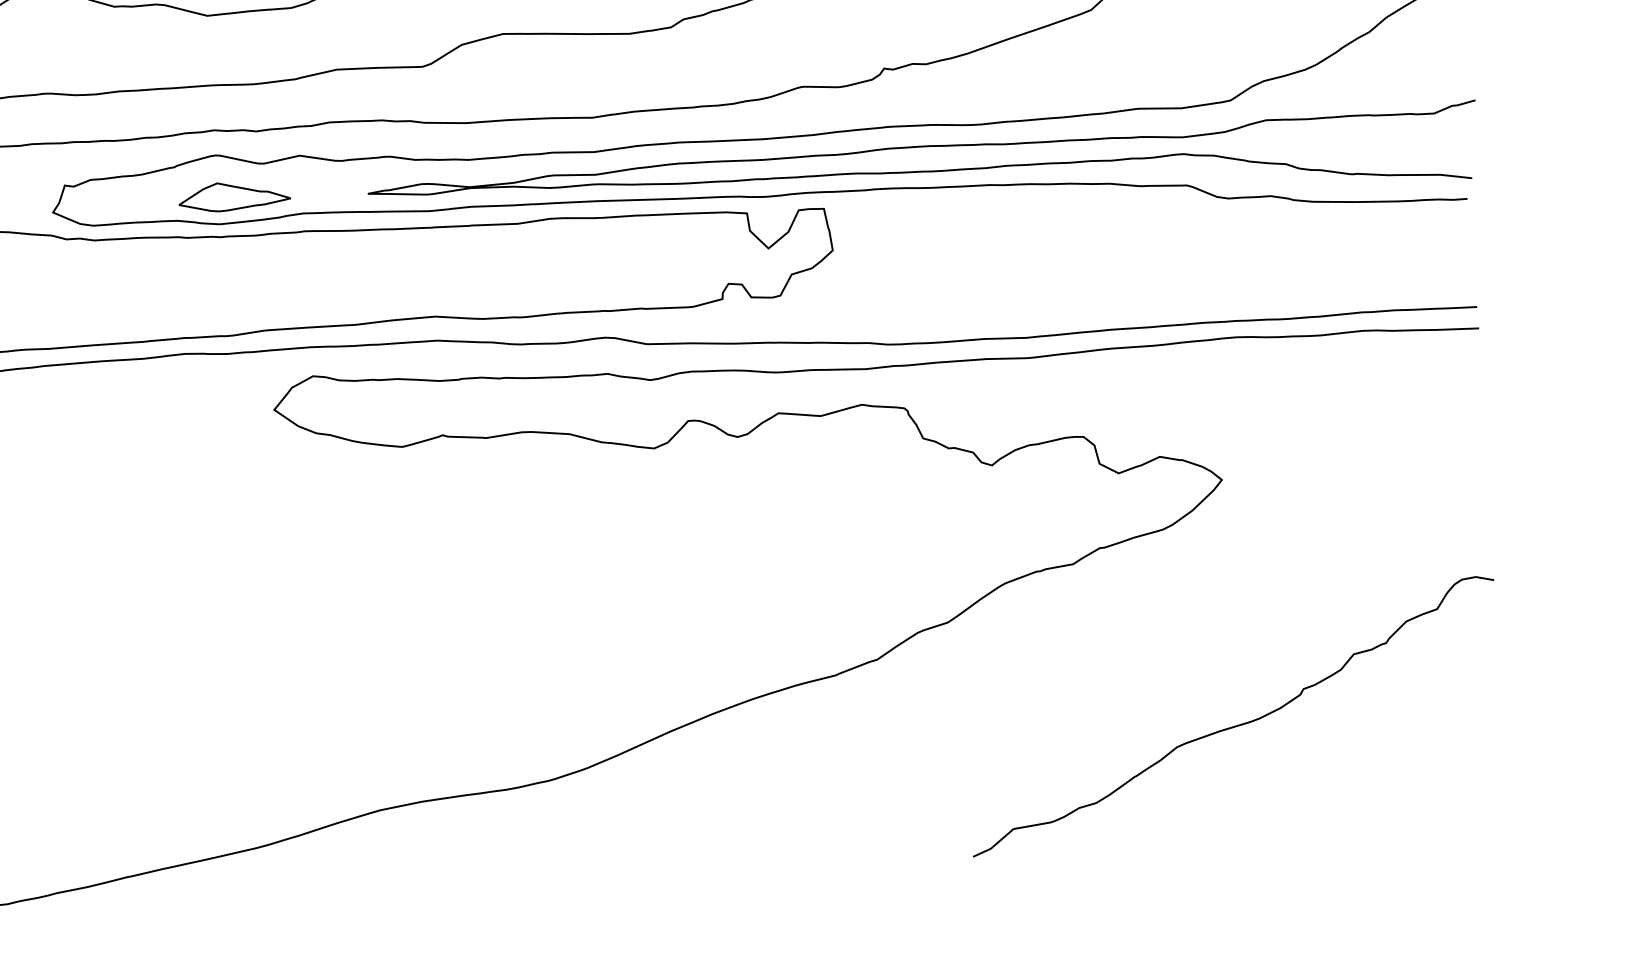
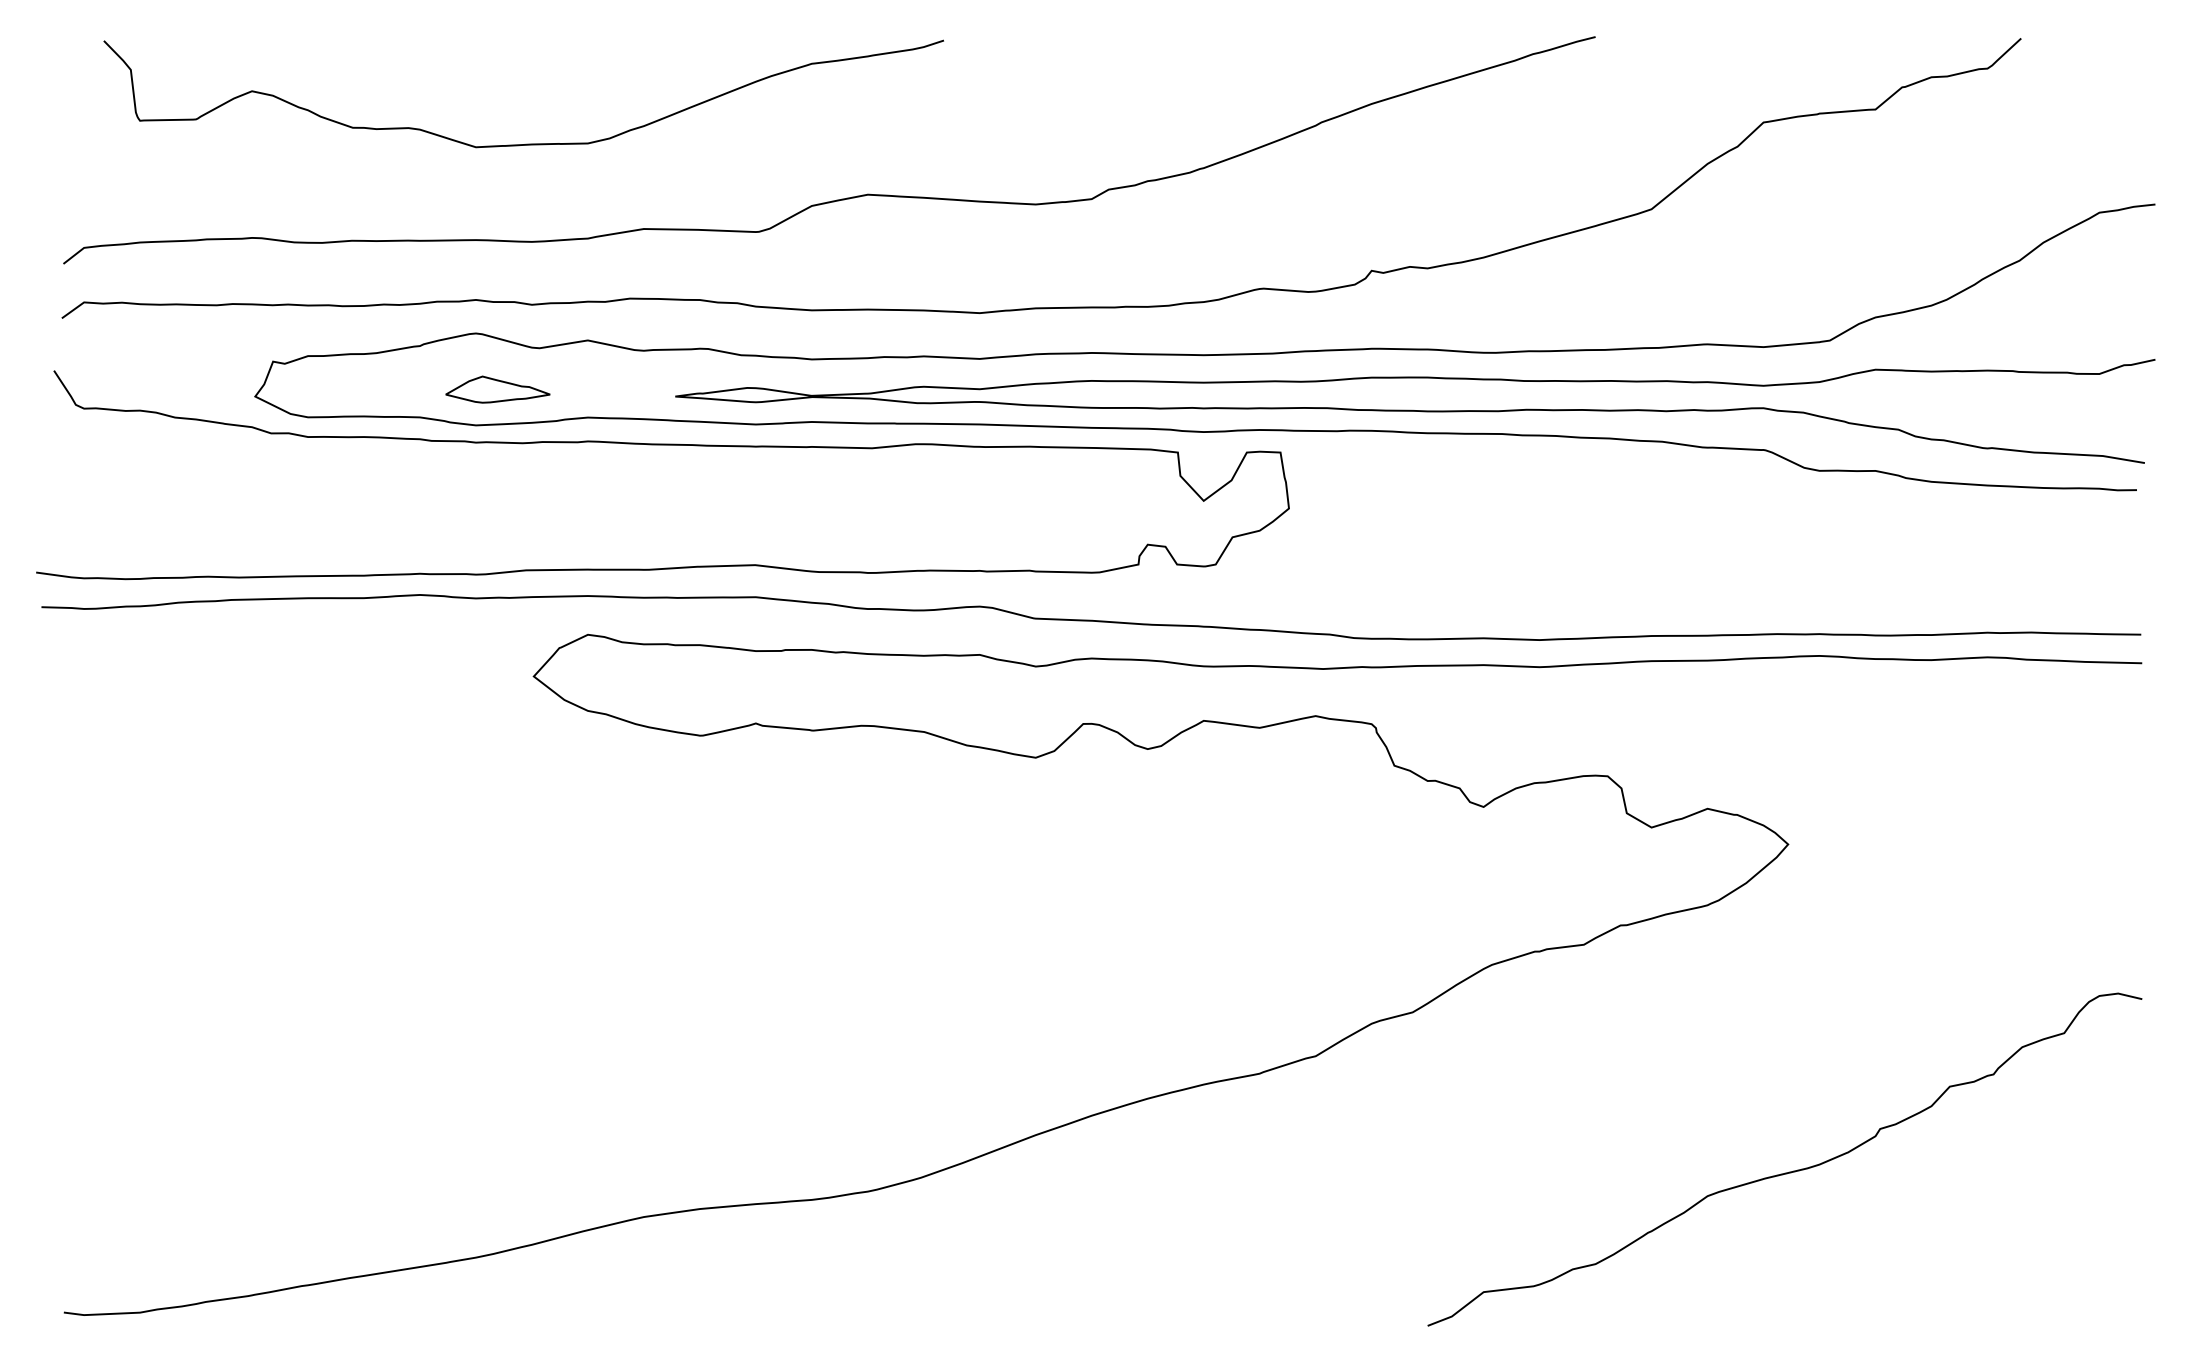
part: (234, 196) -> (497, 389), size x0.7

